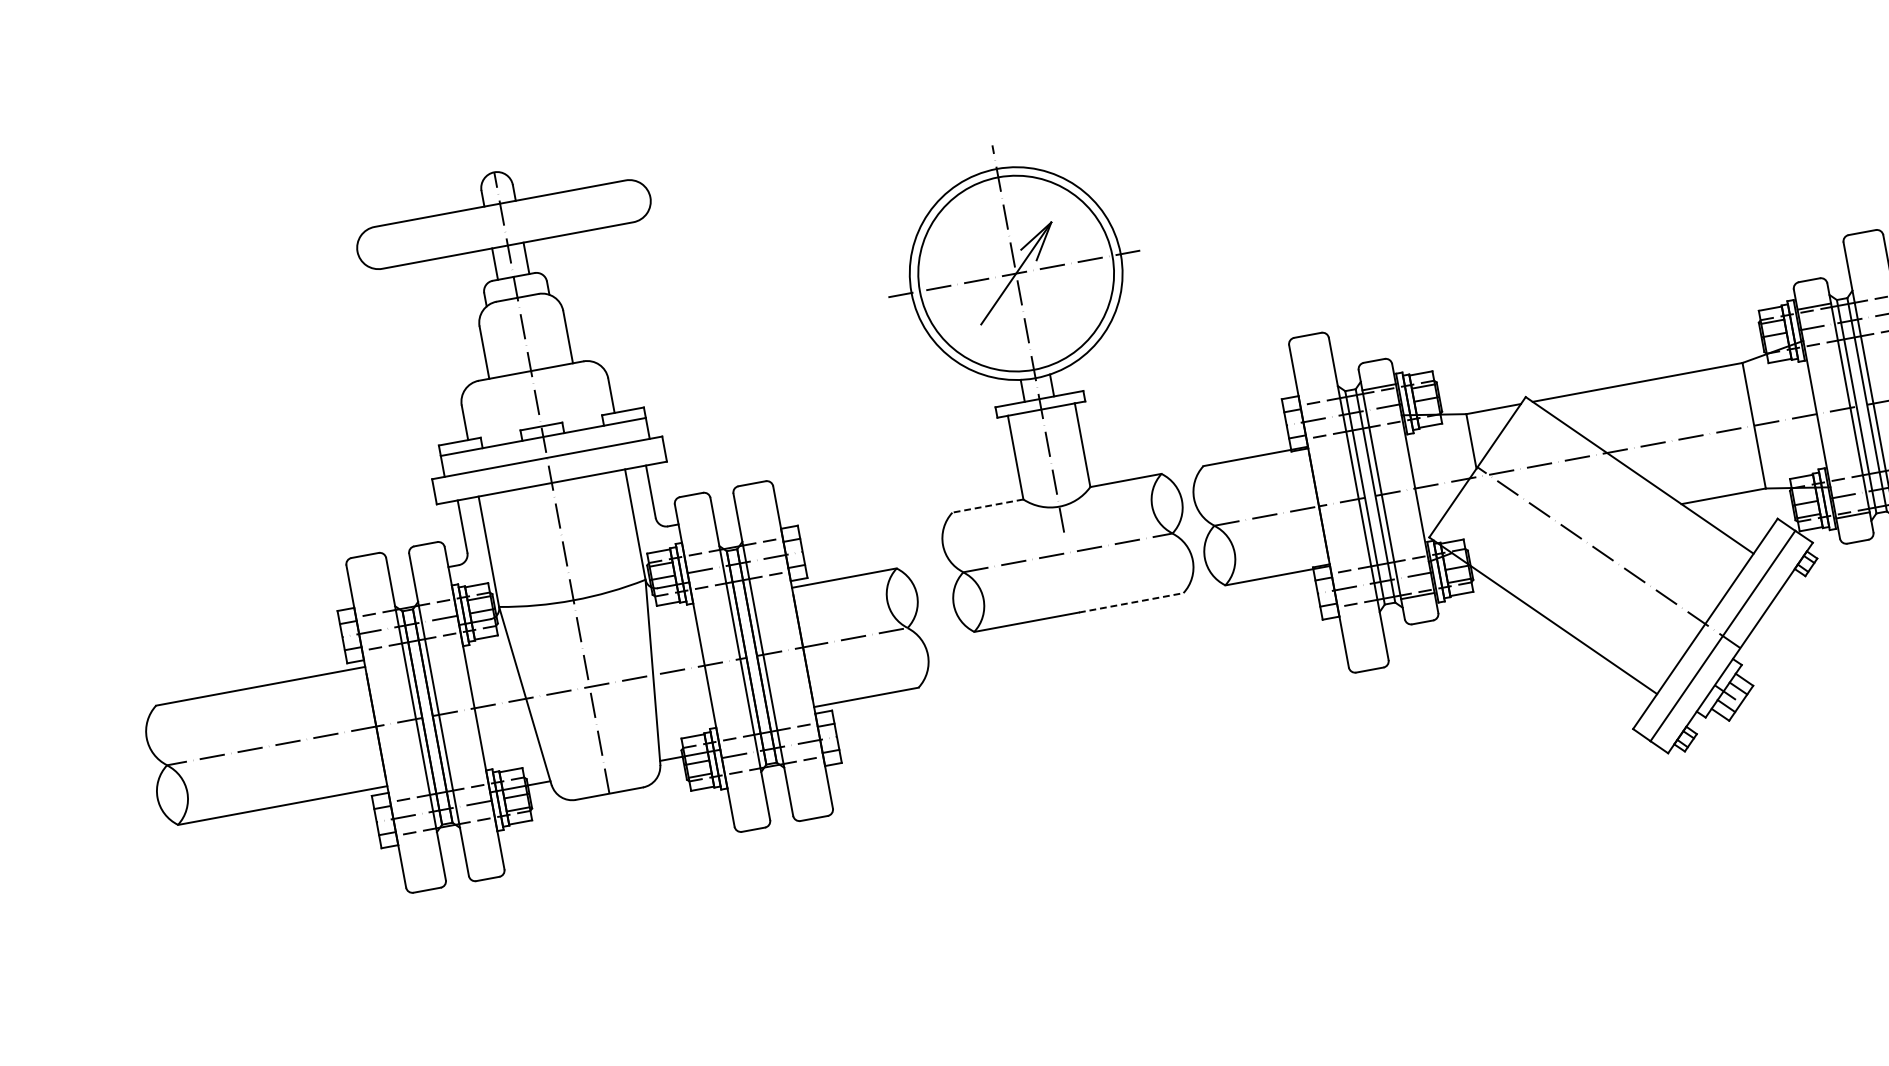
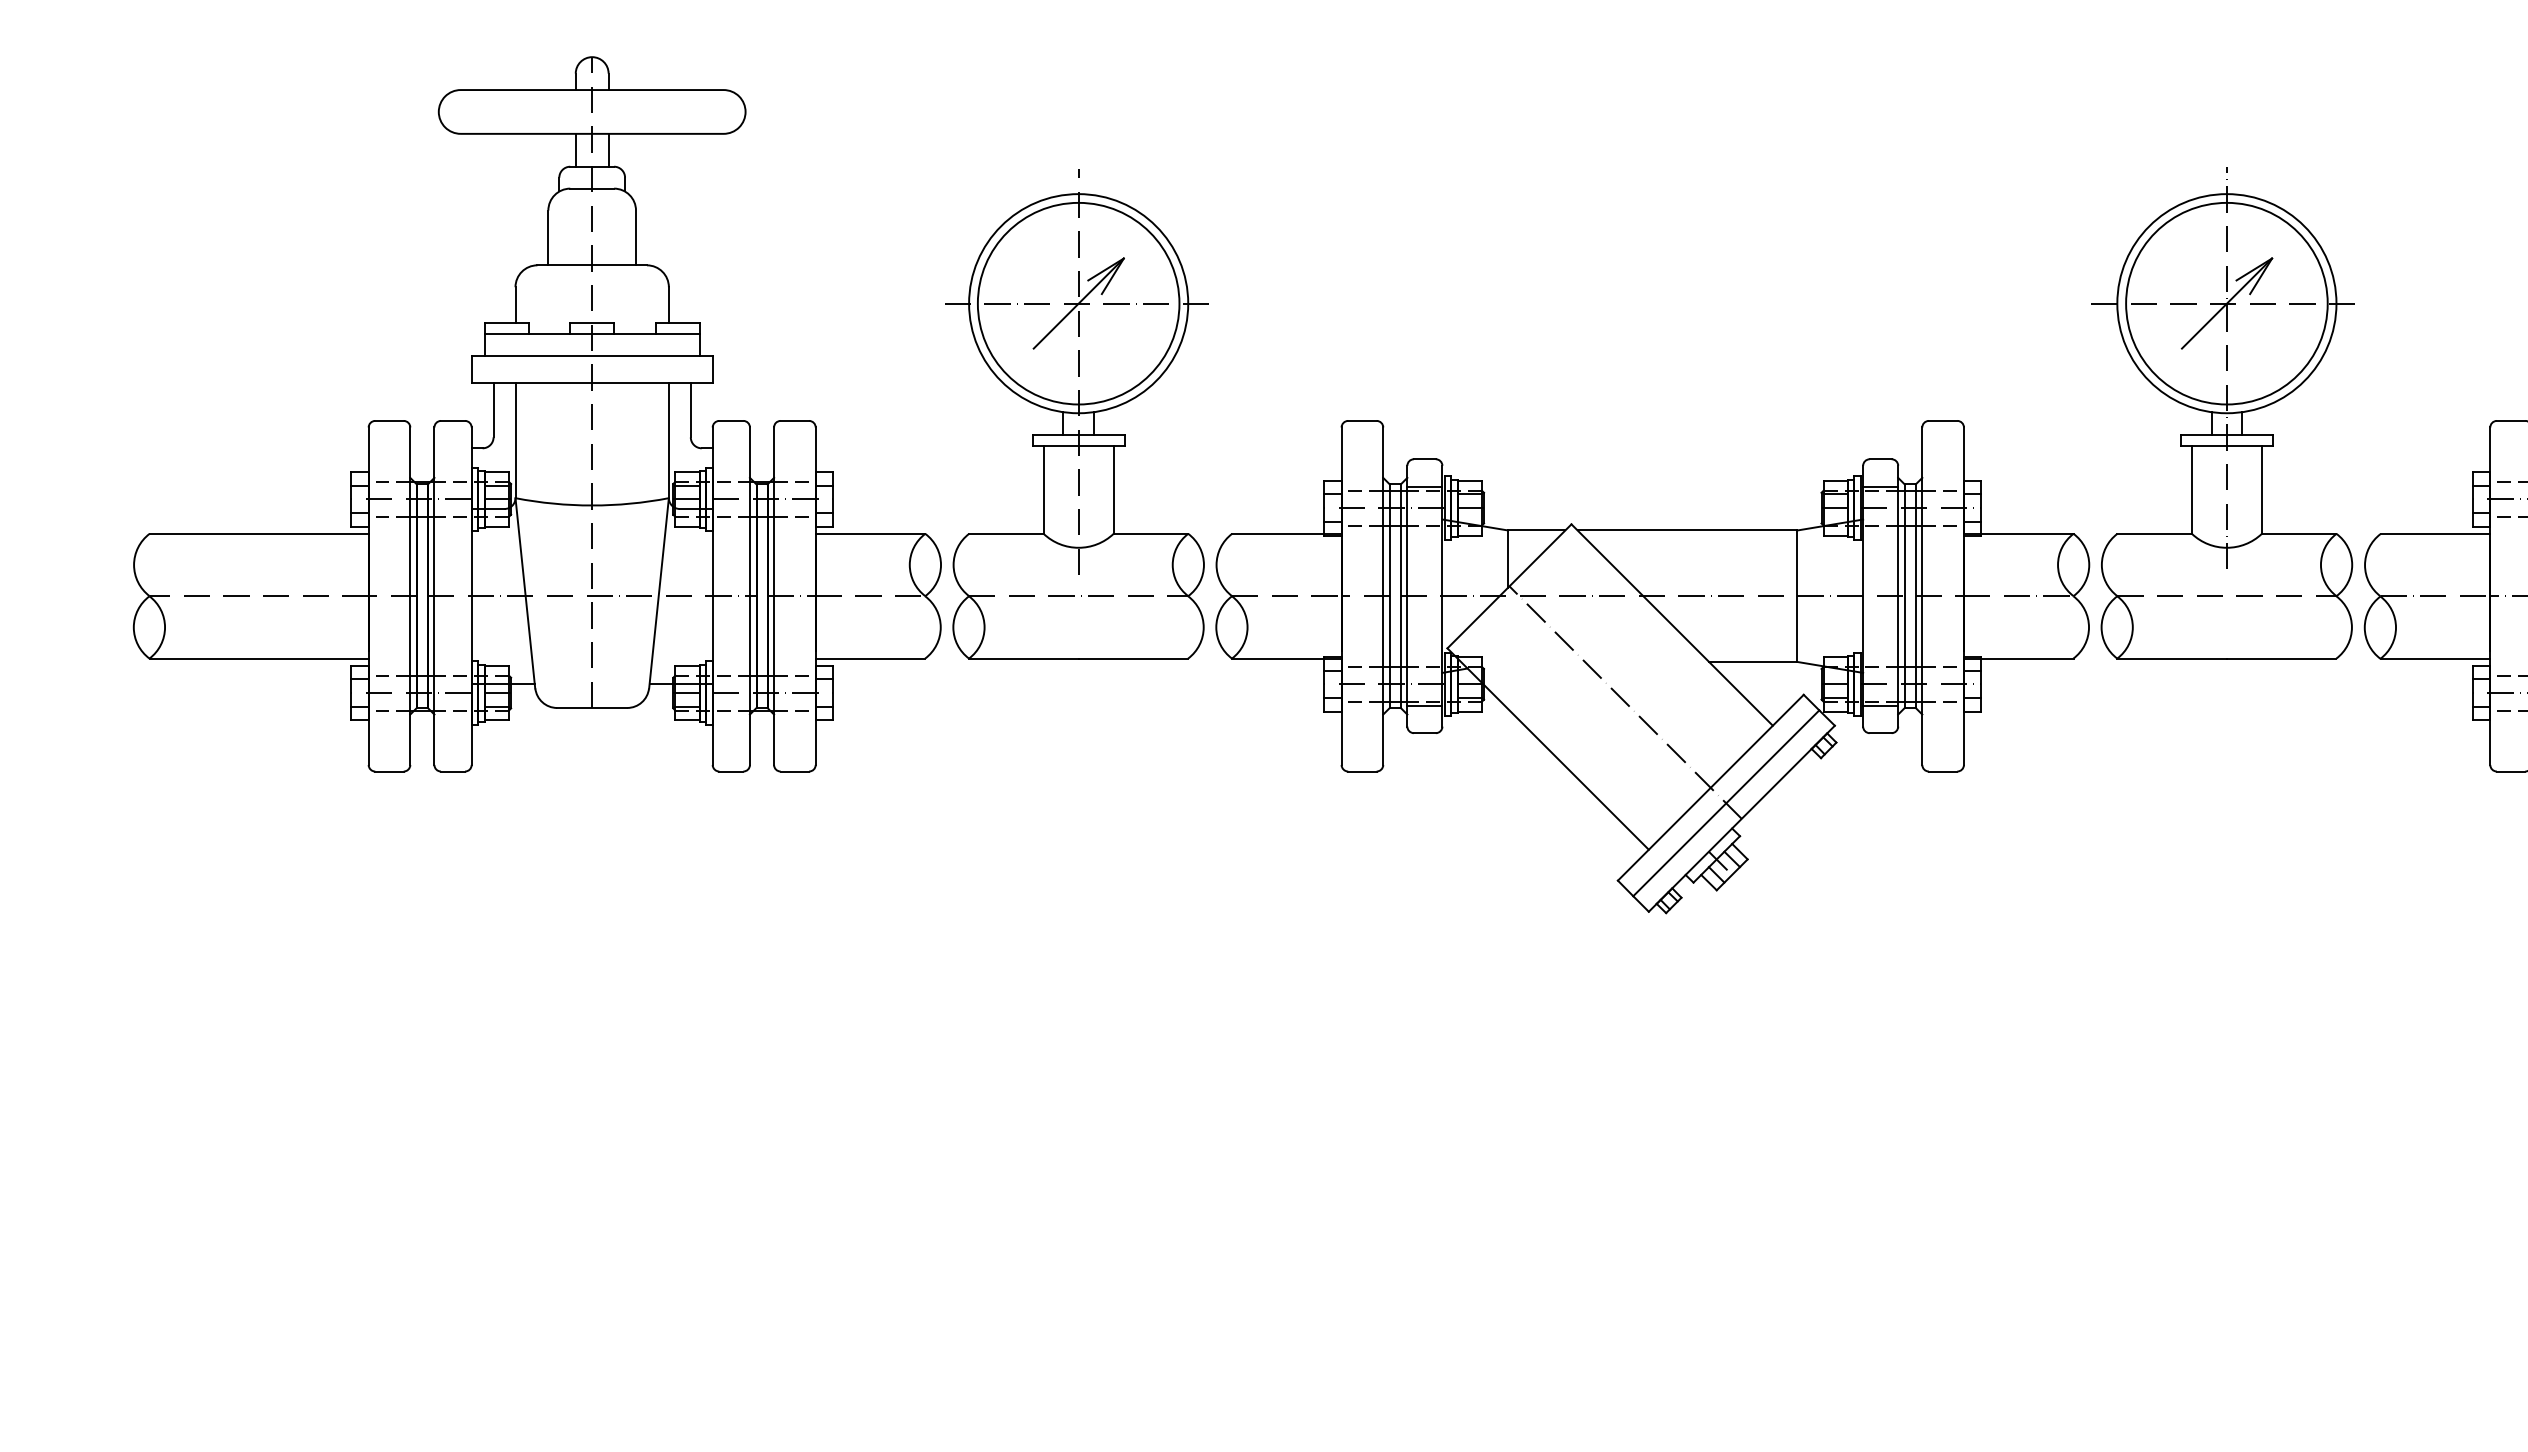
line: (987, 505) -> (1005, 533), dashed -> solid
part: (504, 523) -> (536, 414), moved
line: (1131, 602) -> (1133, 658), dashed -> solid

